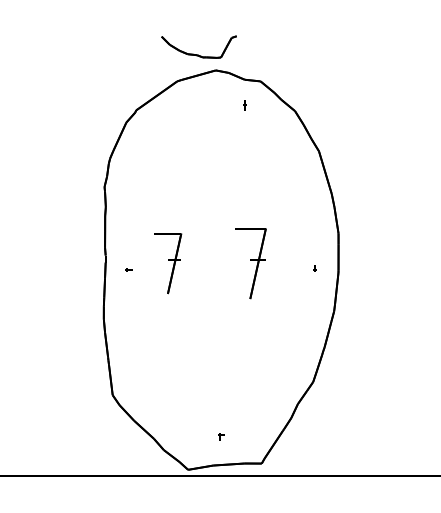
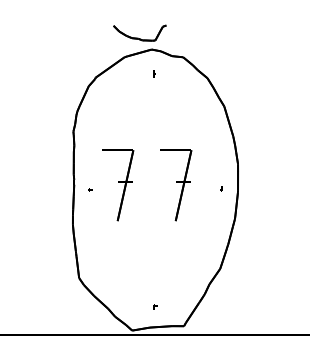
part: (245, 104) -> (154, 73), moved
part: (168, 263) -> (118, 185), size x1.67
part: (251, 263) -> (176, 185), size x1.43

